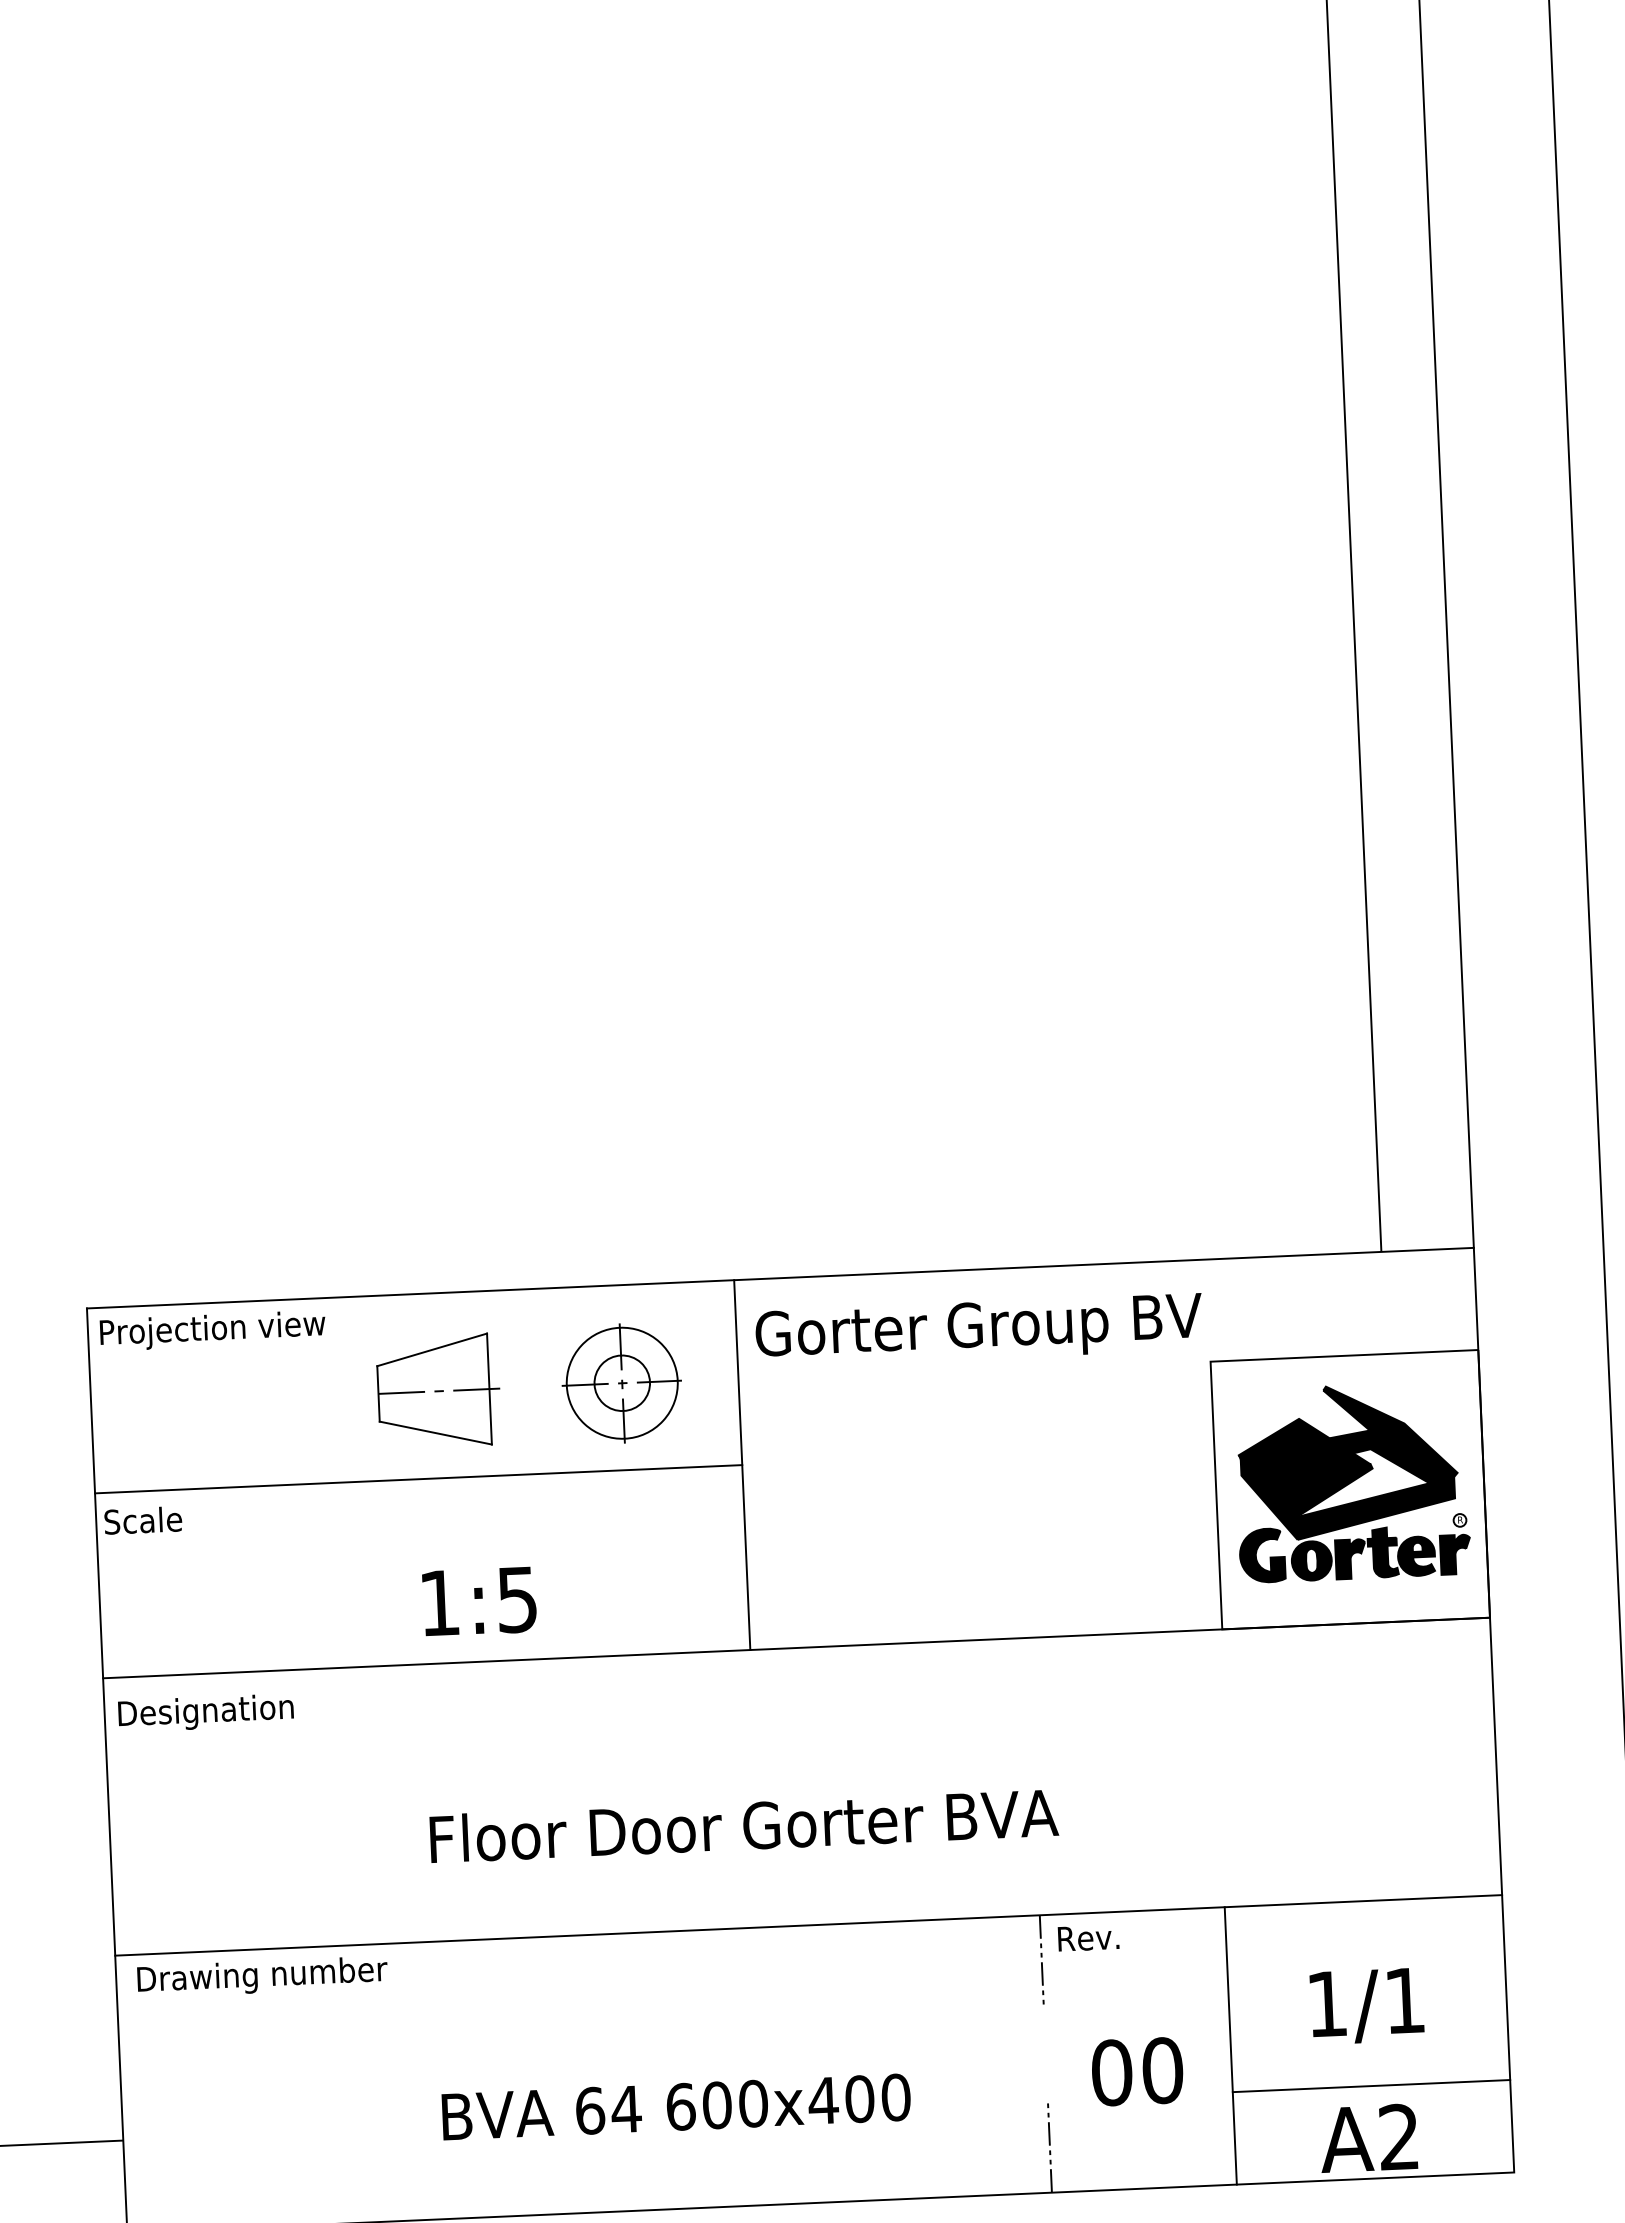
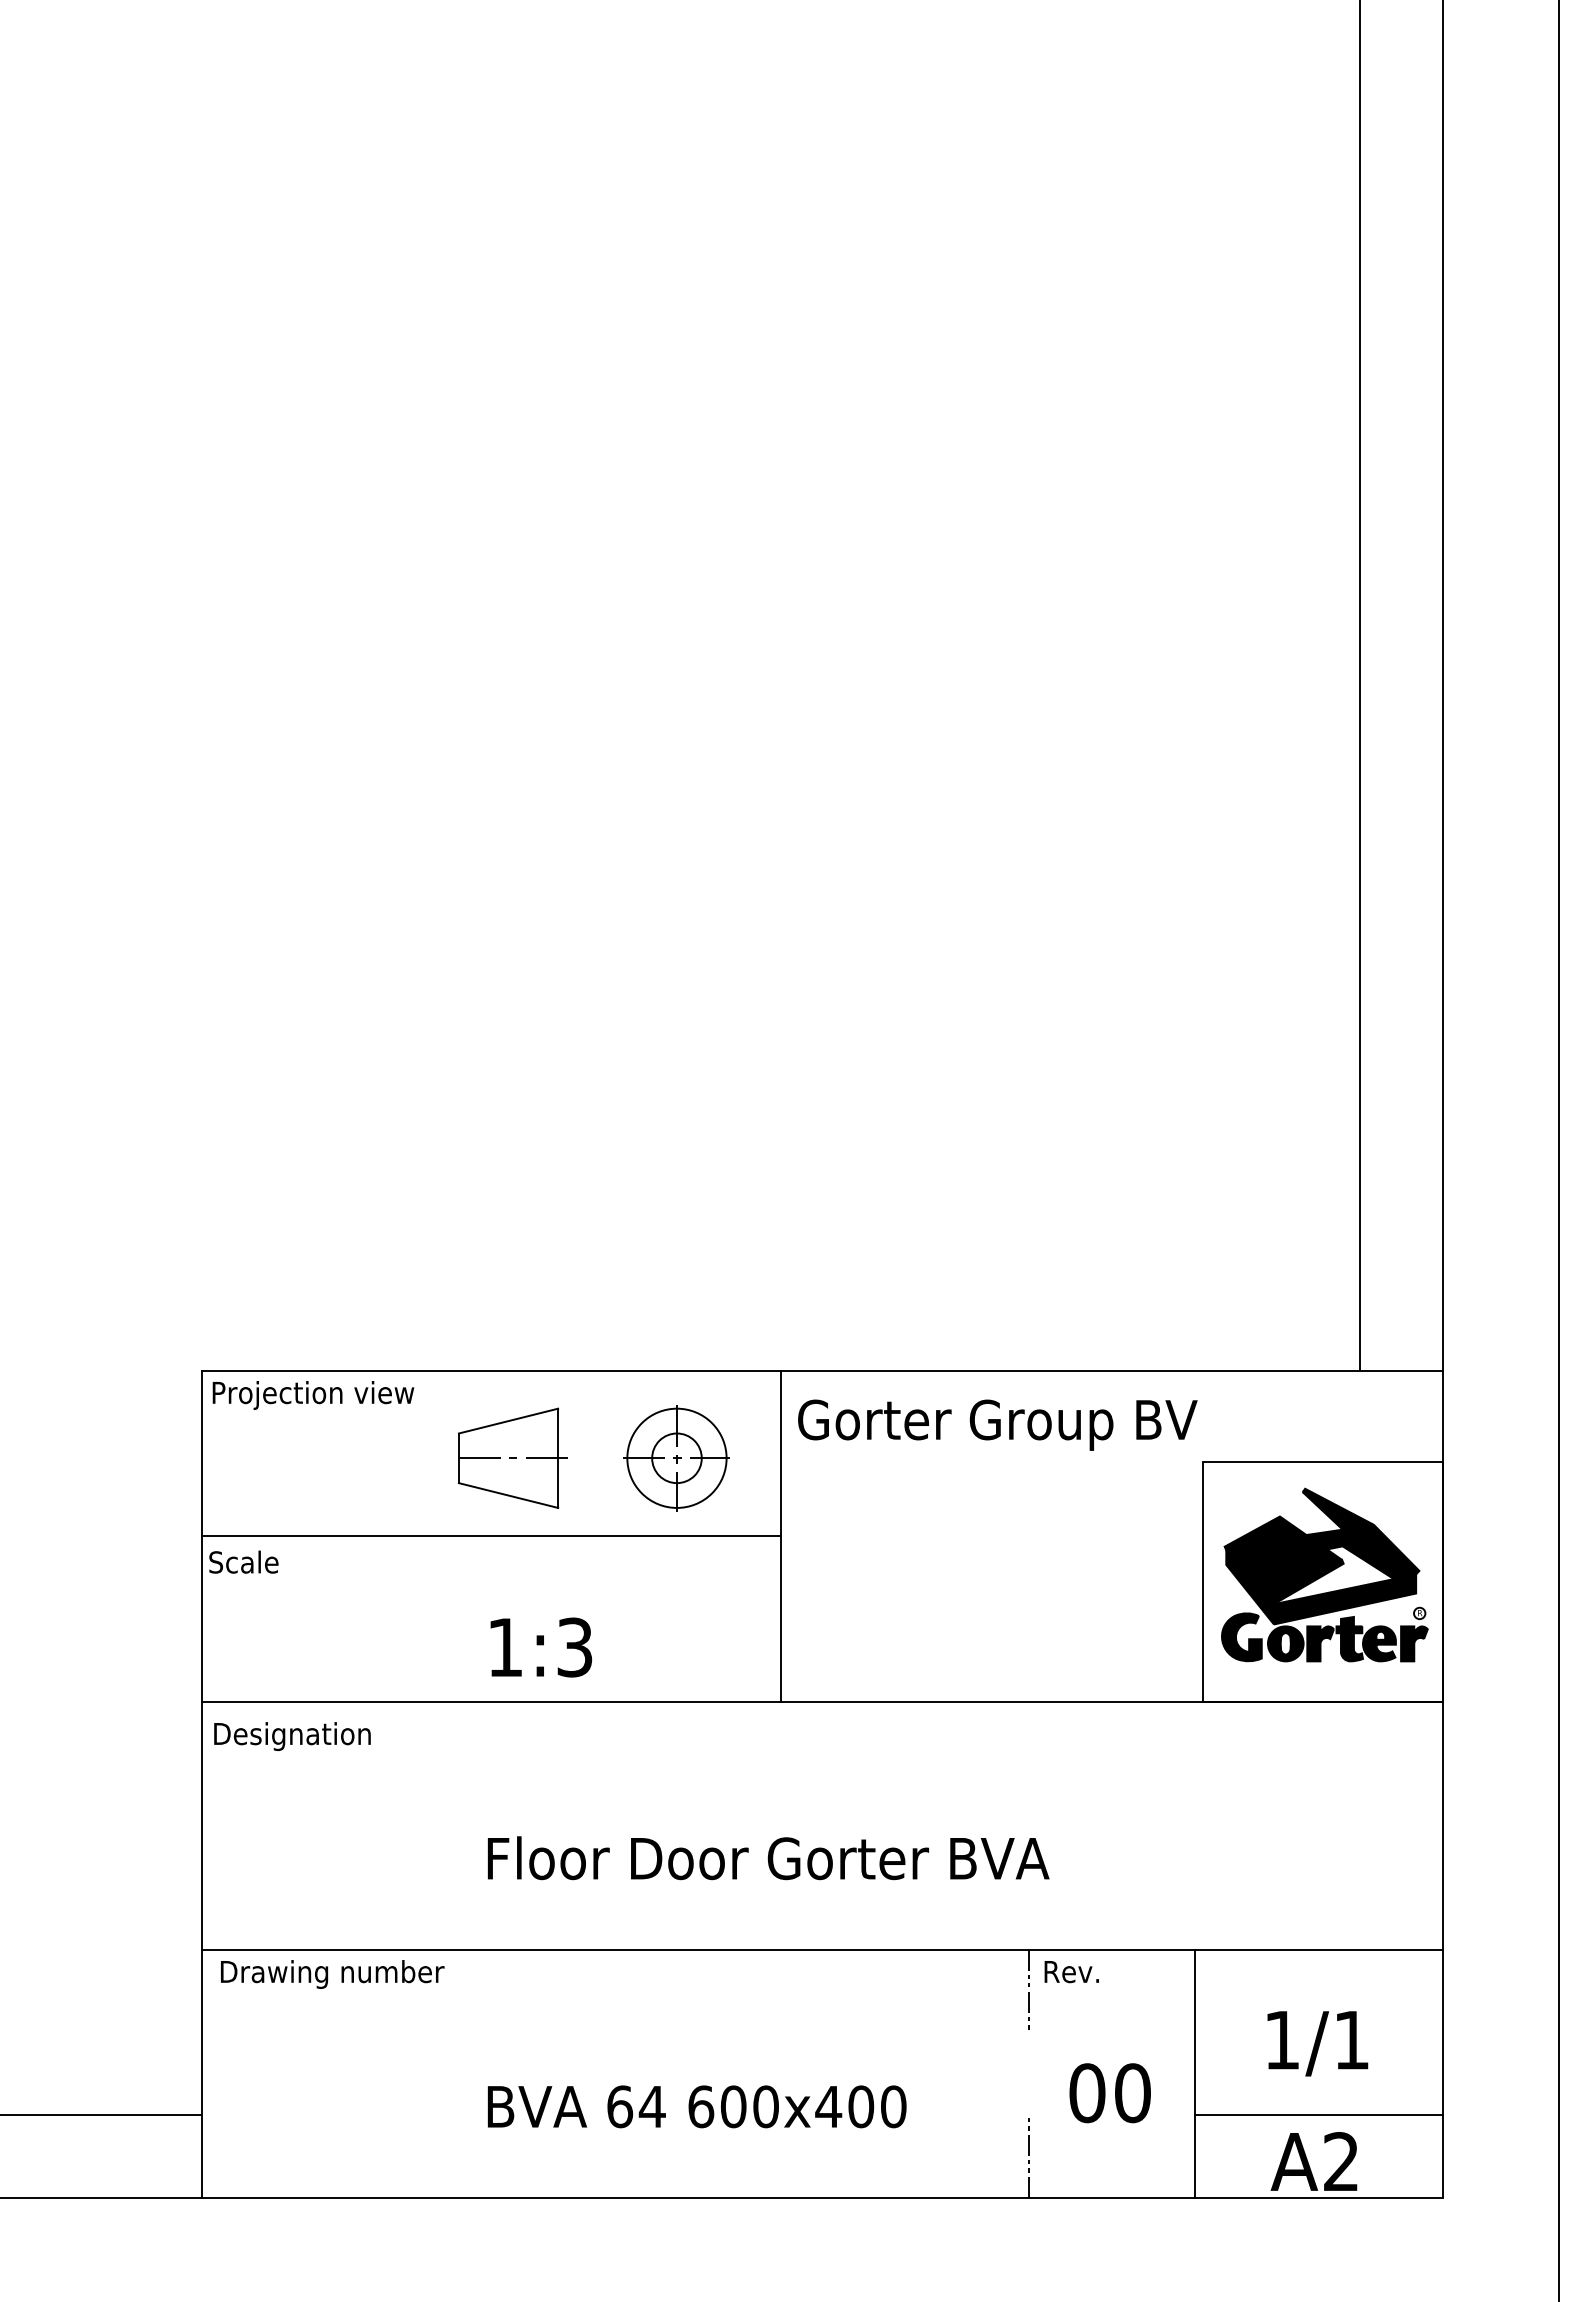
text: (518, 1598) -> (575, 1646), 1:5 -> 1:3

